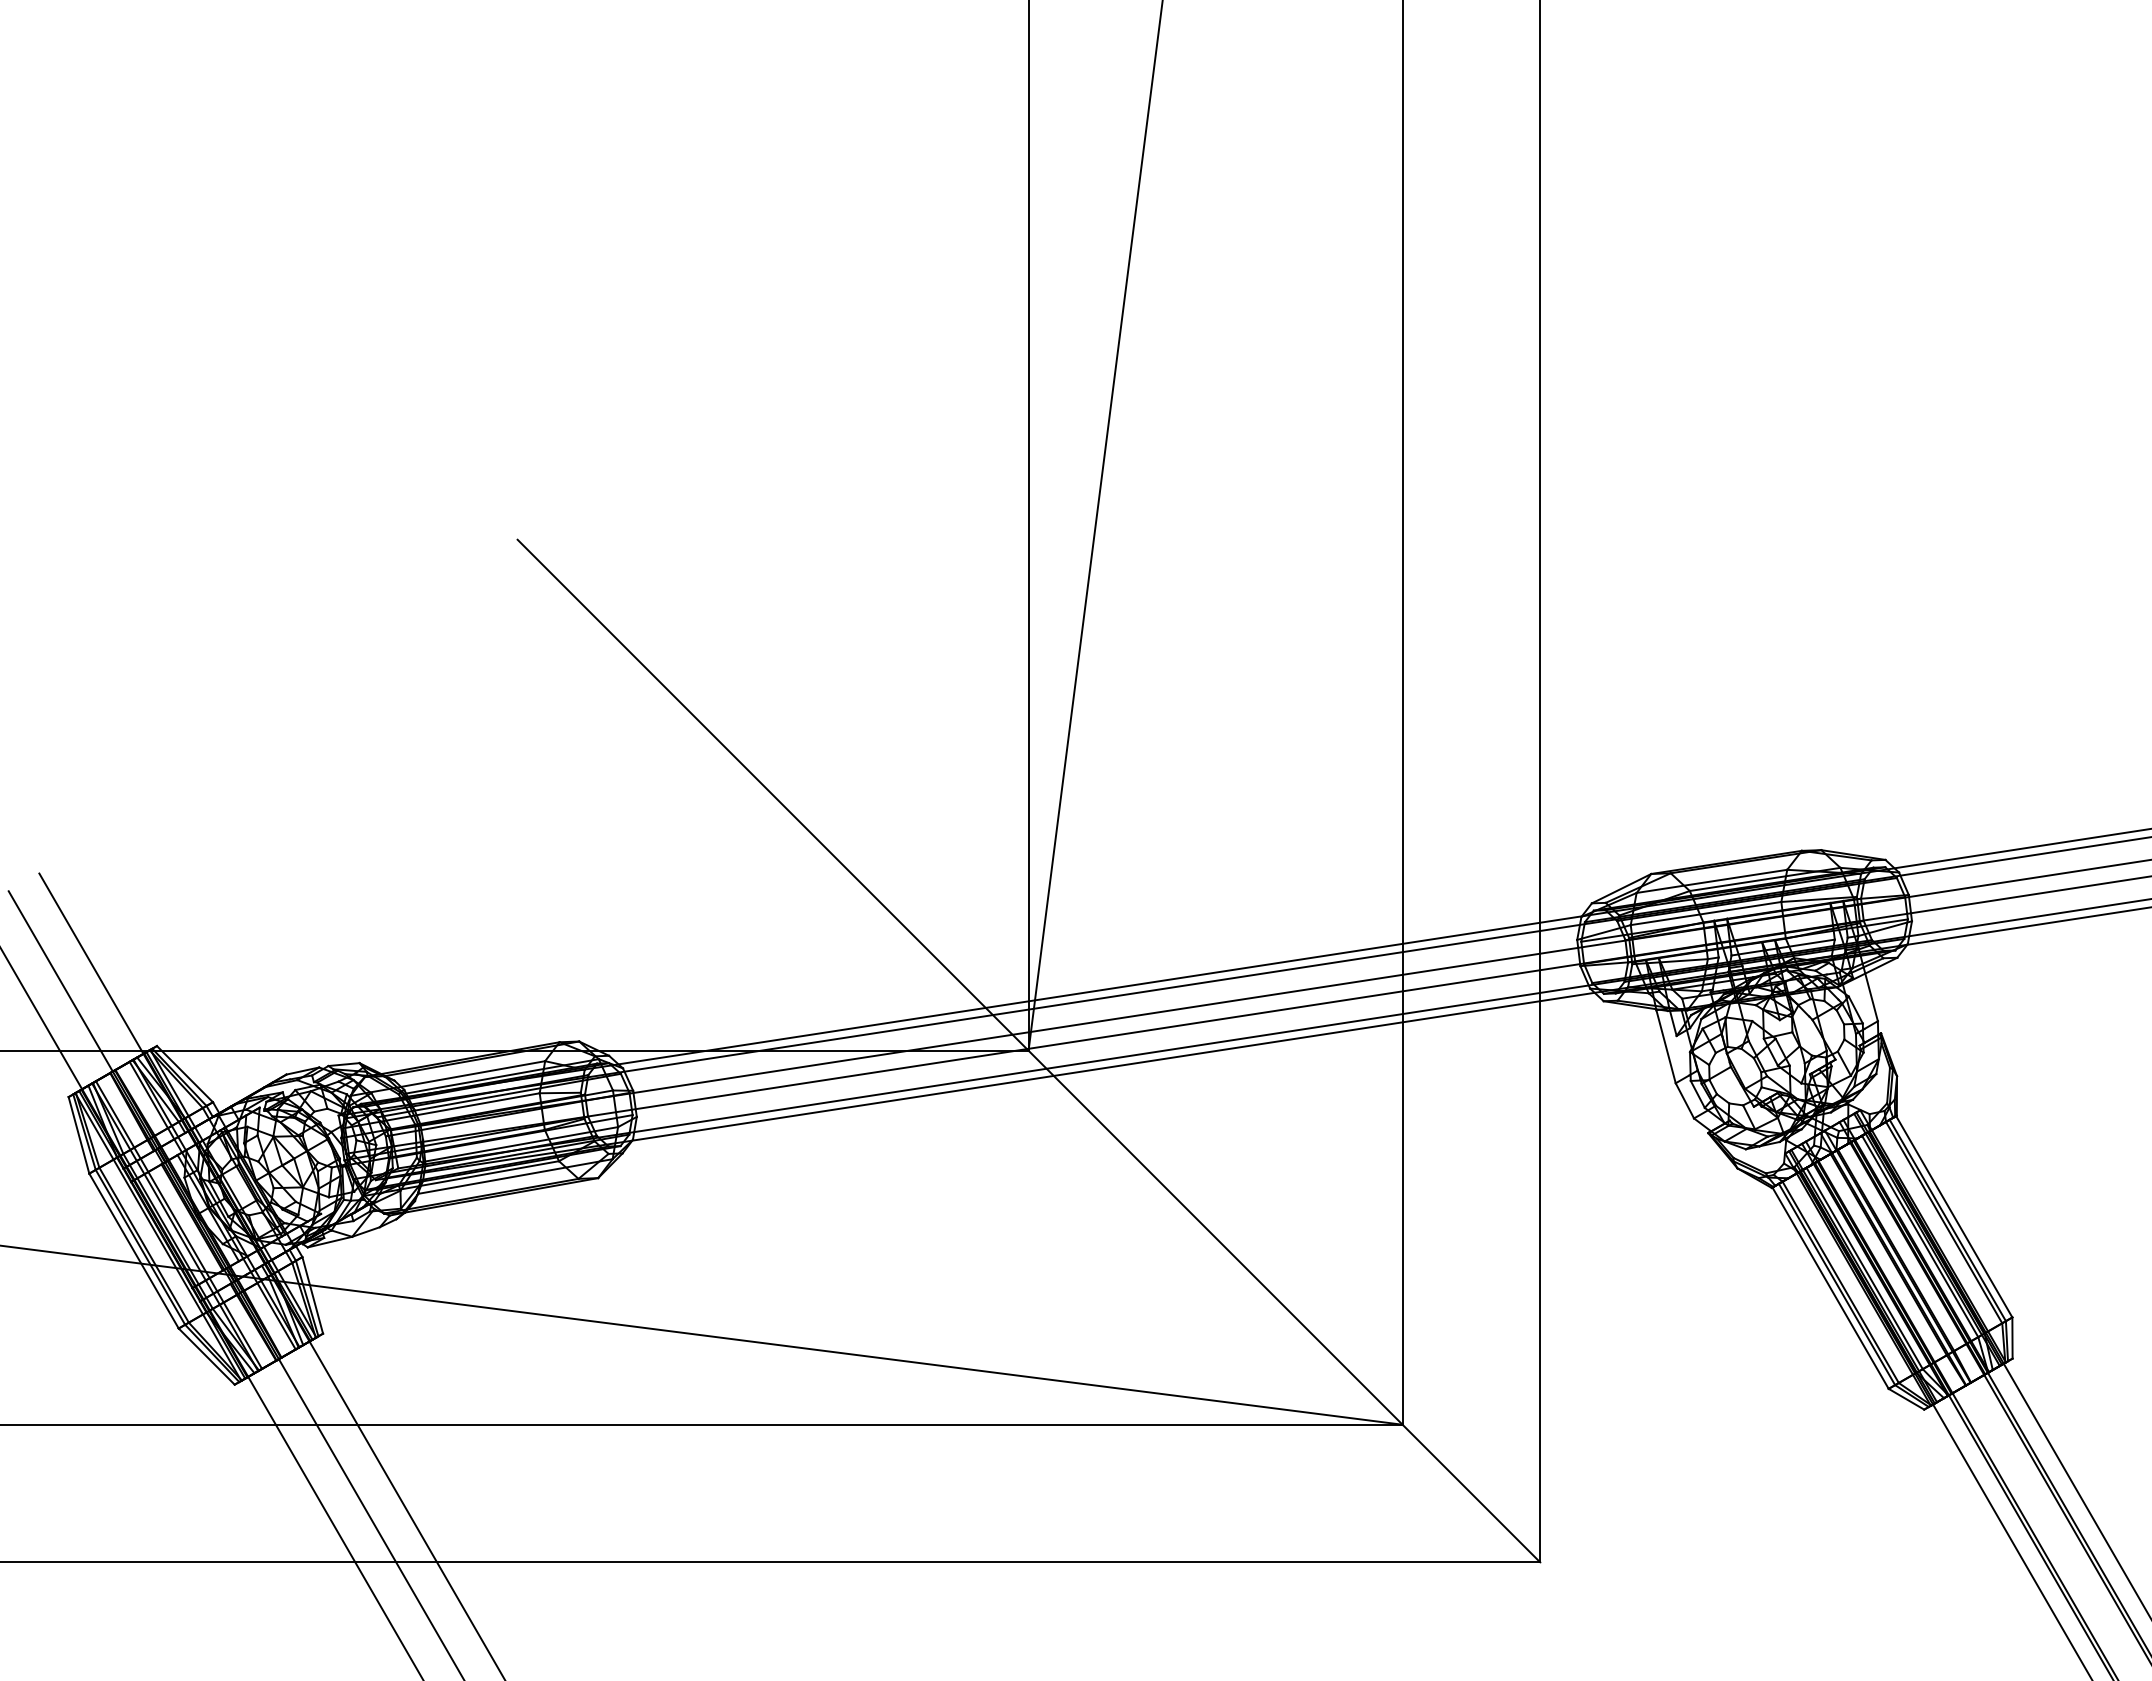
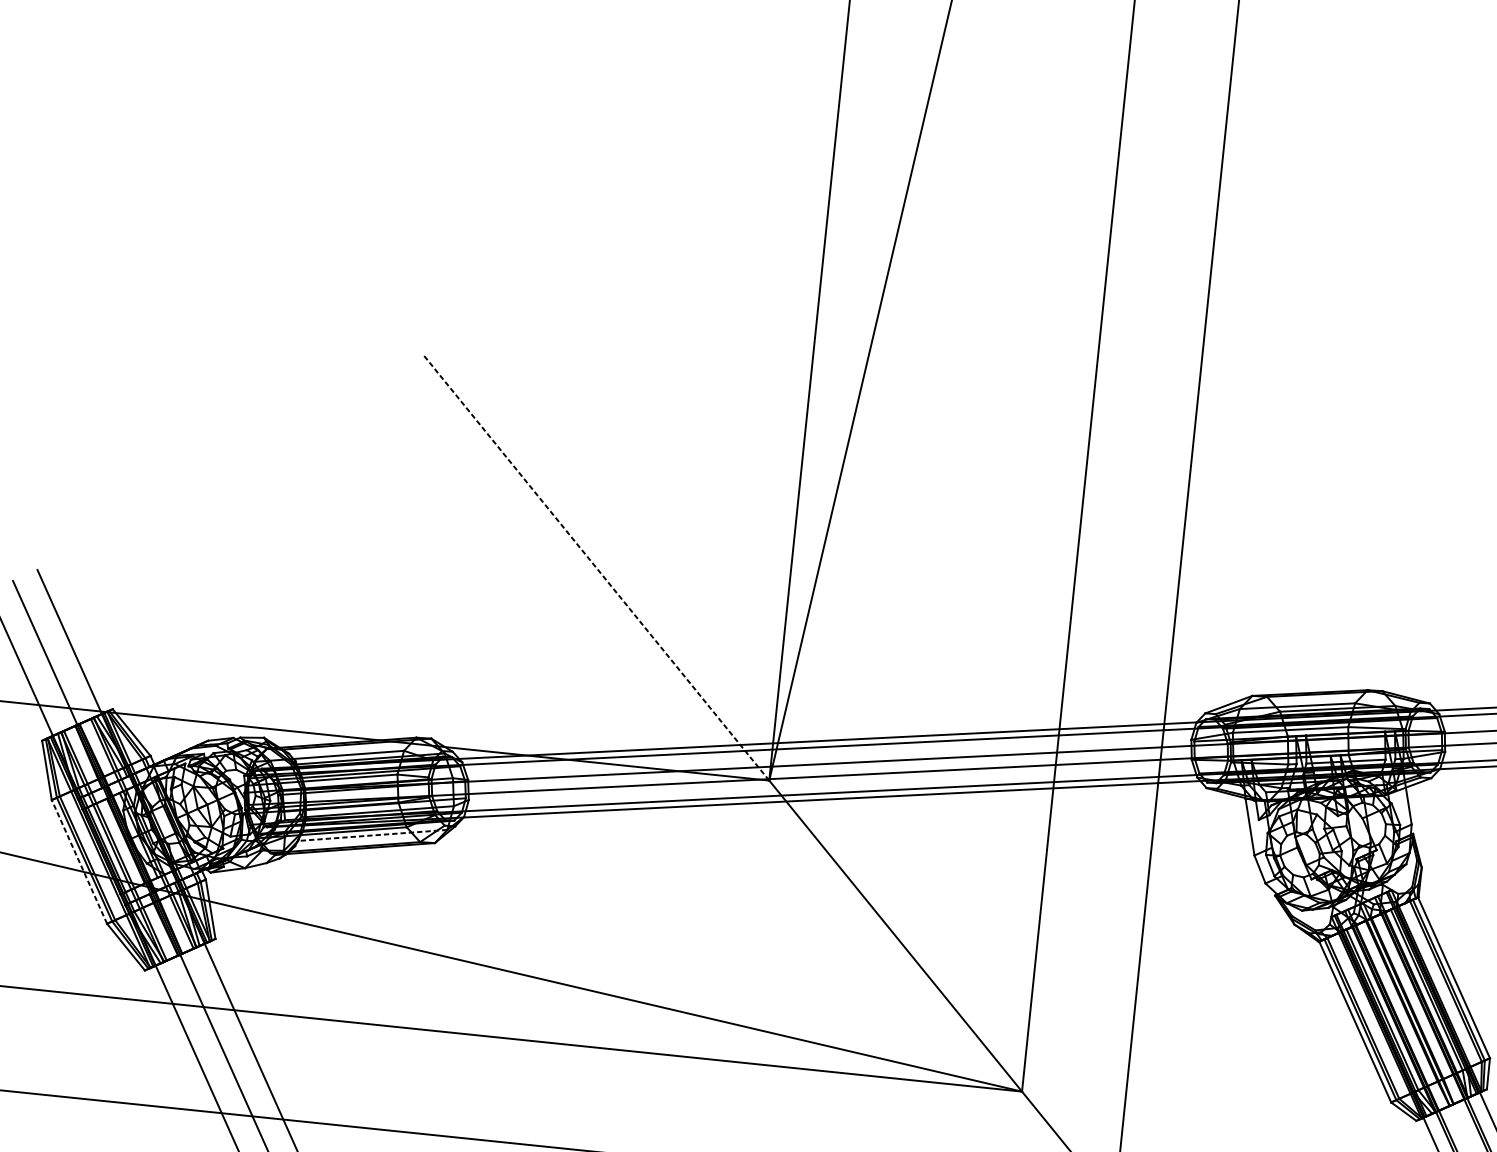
line: (772, 794) -> (596, 567), solid -> dashed
line: (515, 1176) -> (372, 835), solid -> dashed
line: (133, 1250) -> (79, 861), solid -> dashed

